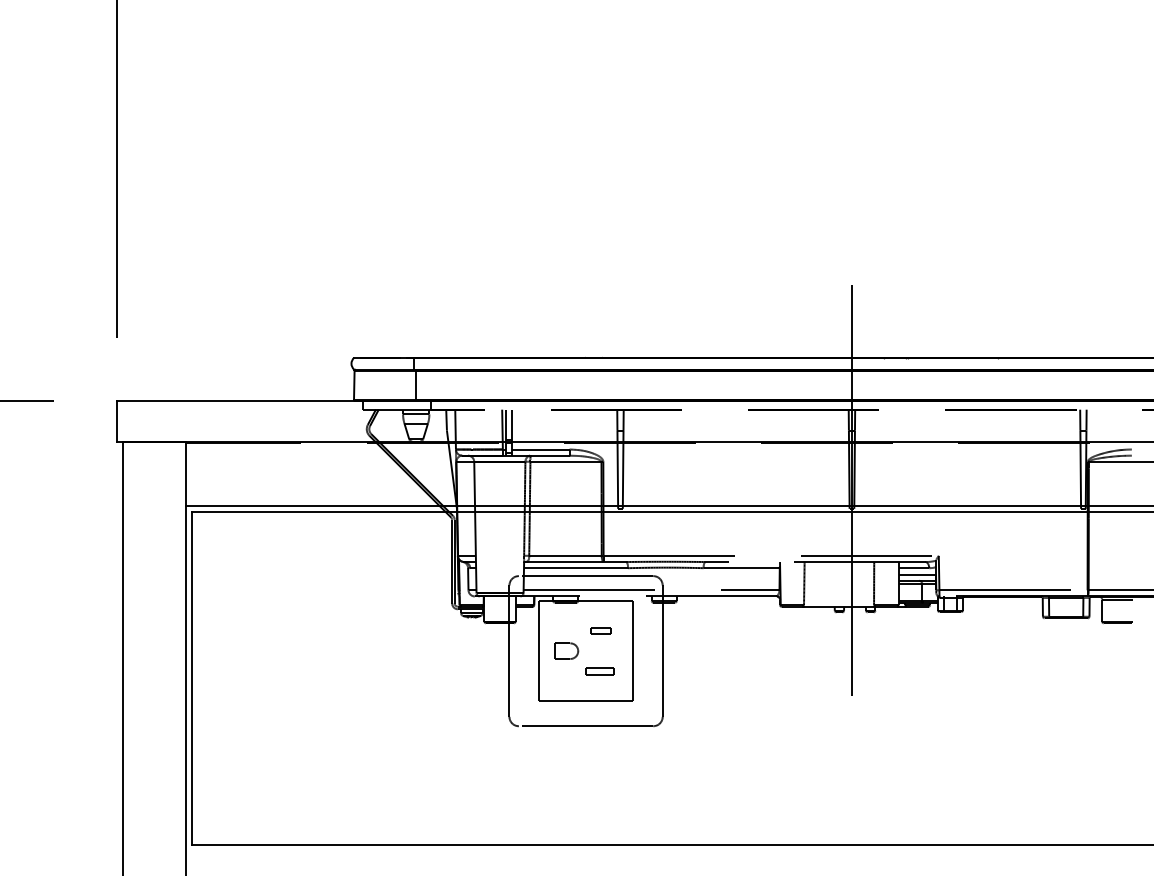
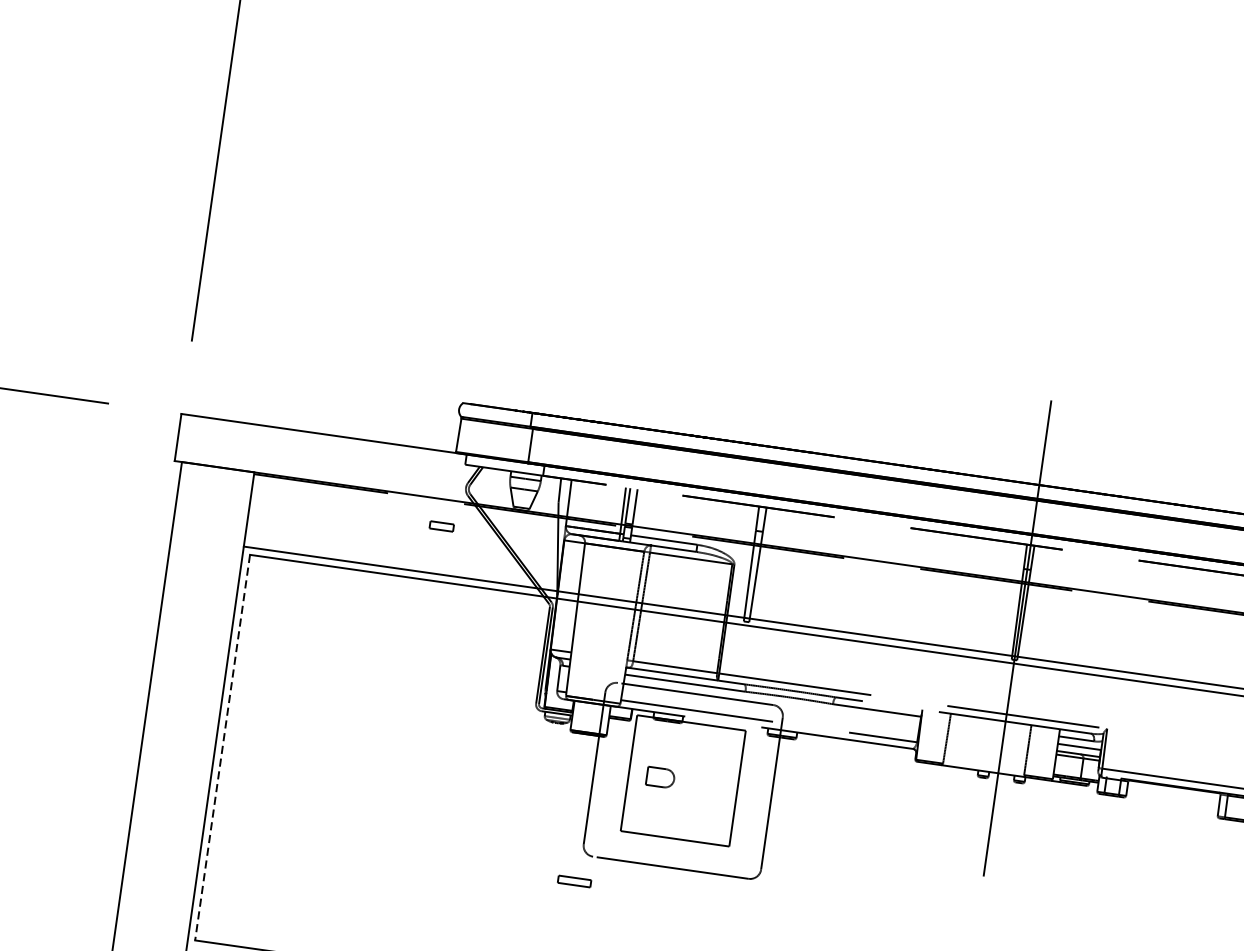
part: (600, 630) -> (441, 526), moved
part: (599, 671) -> (573, 881), moved
line: (191, 678) -> (222, 747), solid -> dashed

